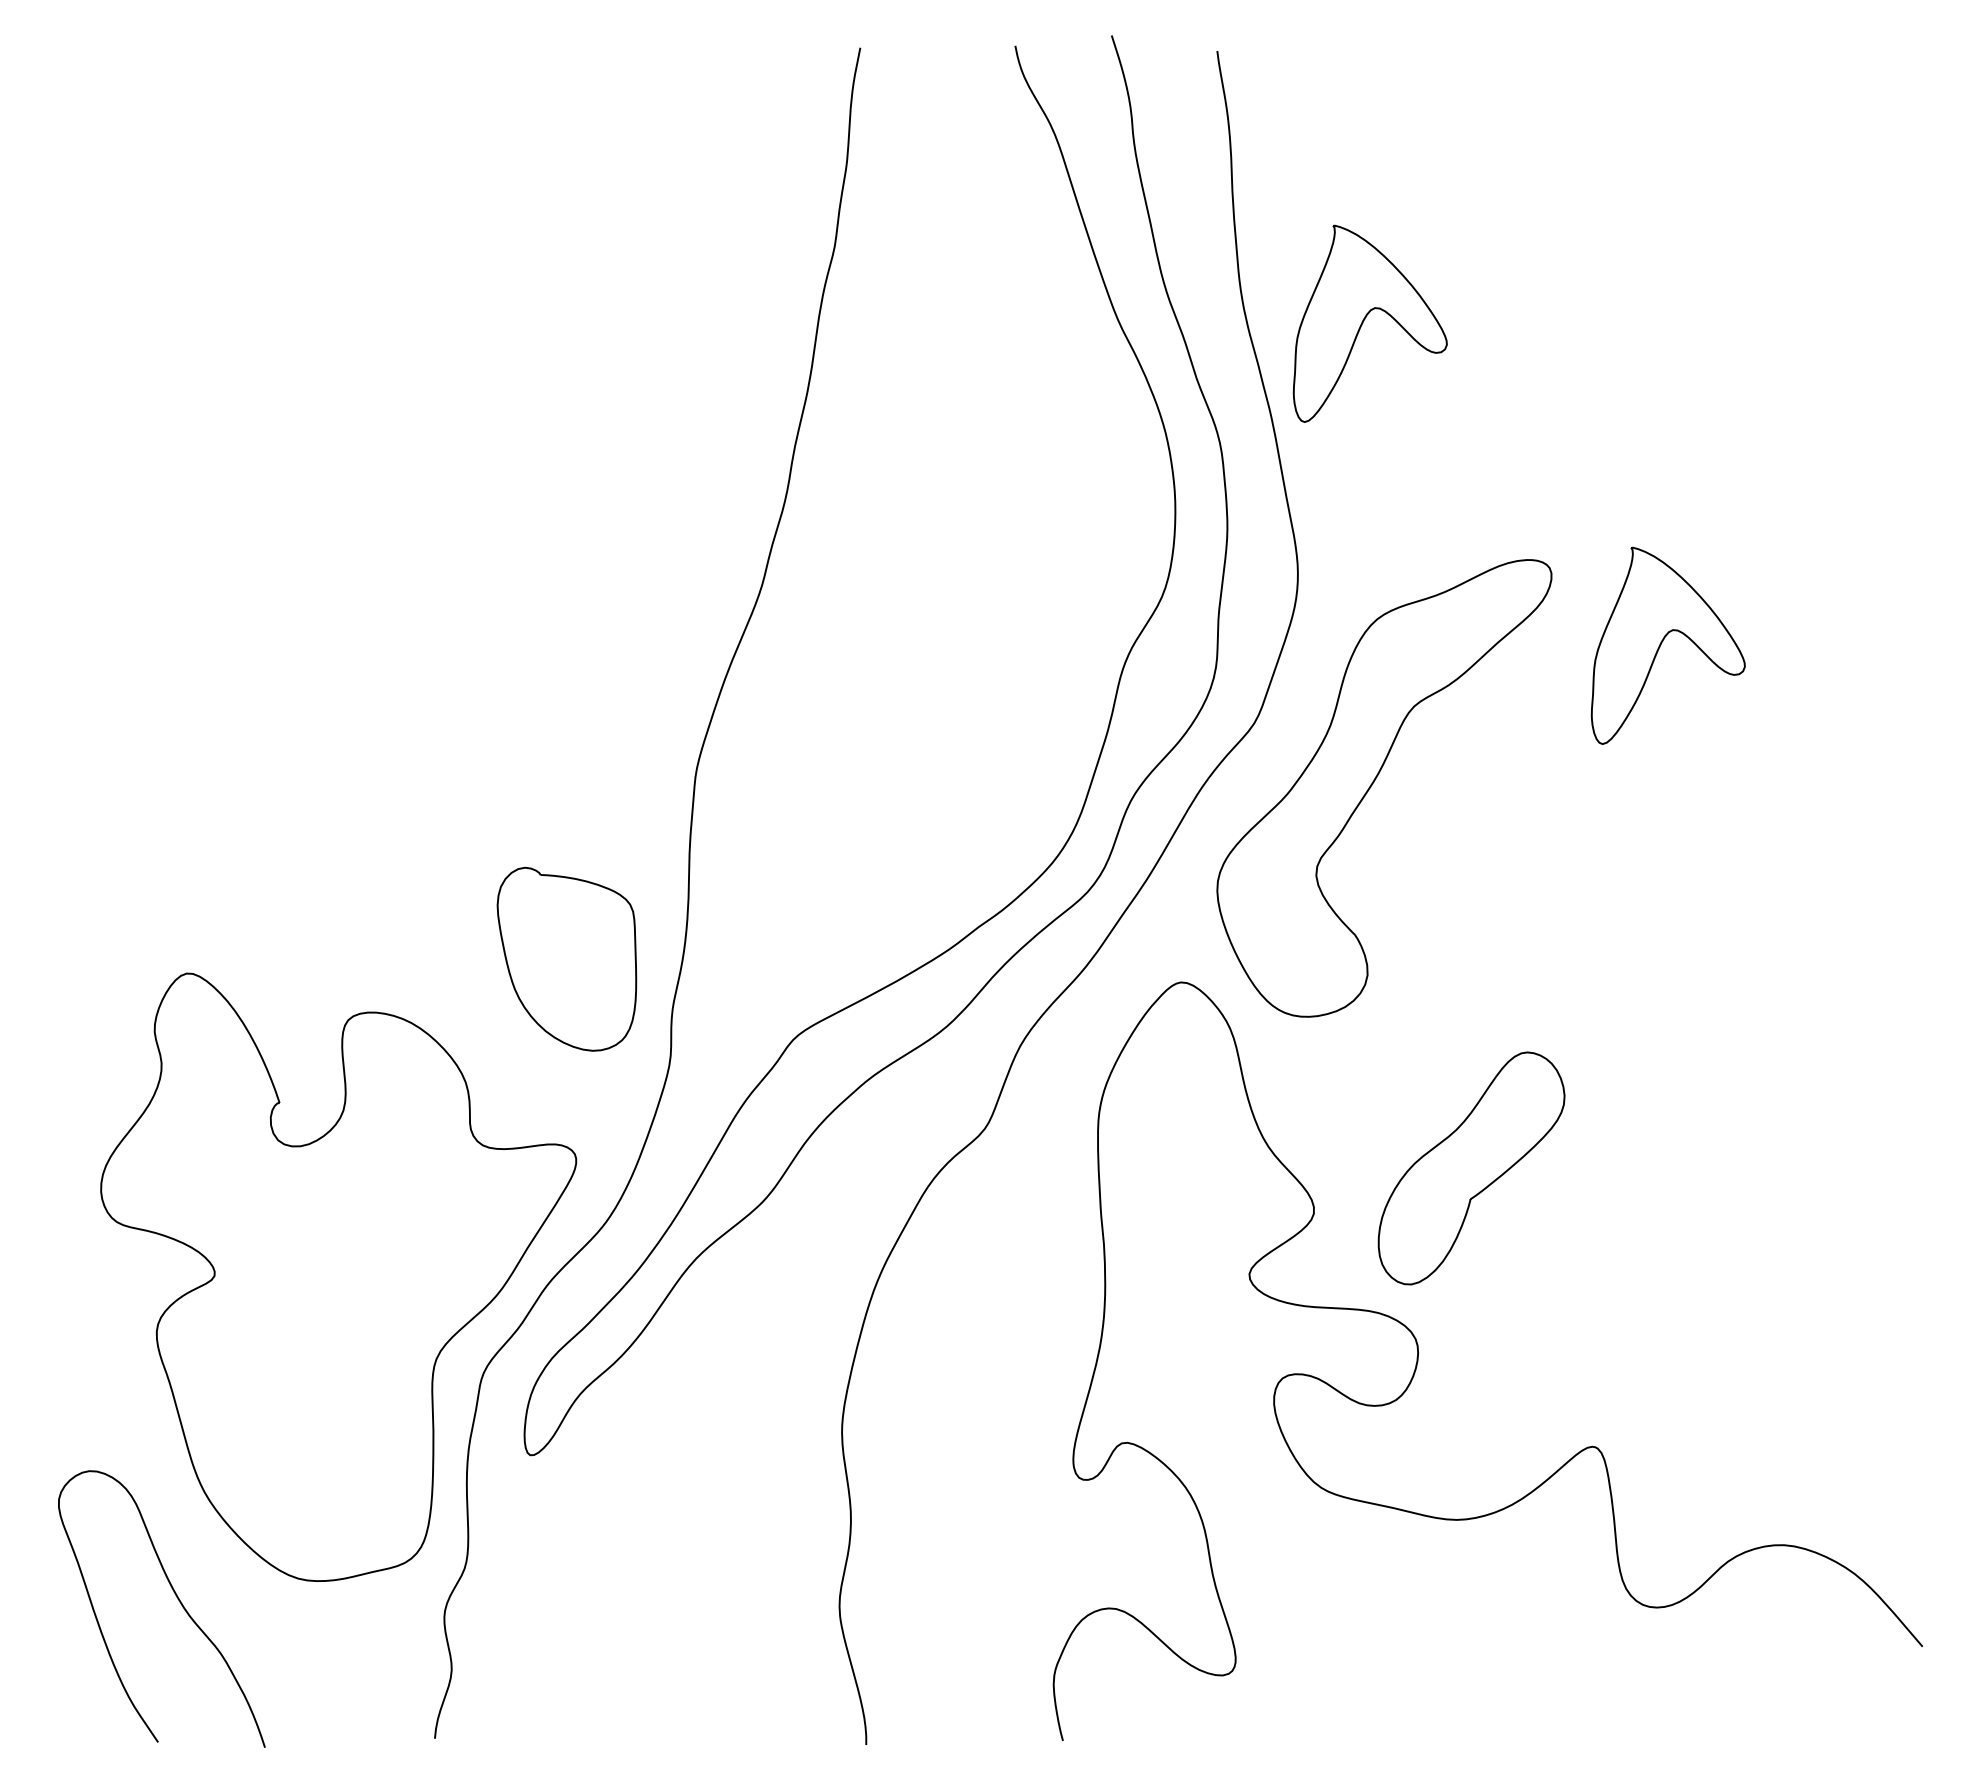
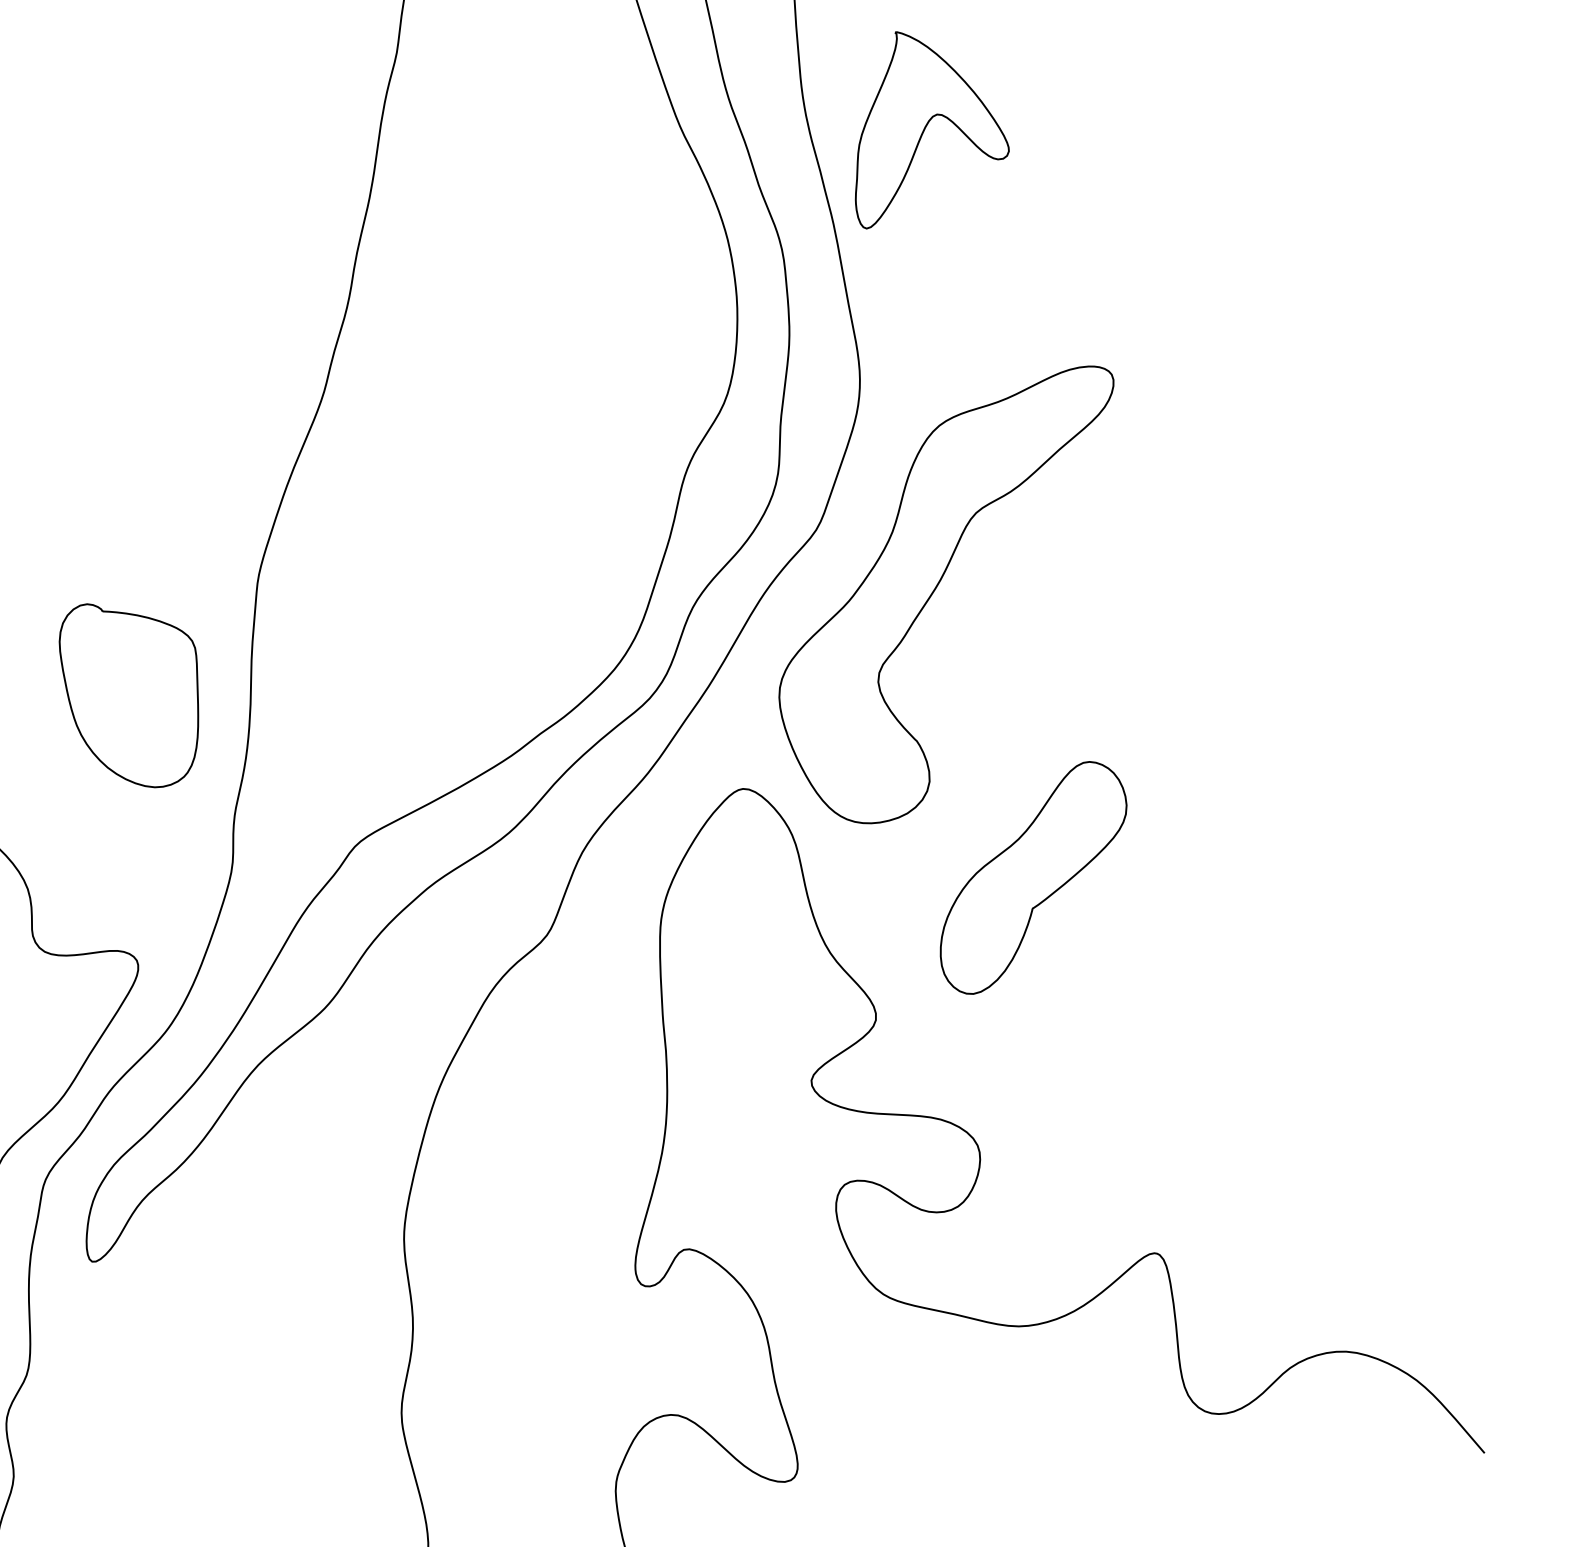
part: (1667, 645) -> (1229, 451), removed
part: (566, 958) -> (128, 694), moved
part: (1471, 1168) -> (1033, 877), moved

